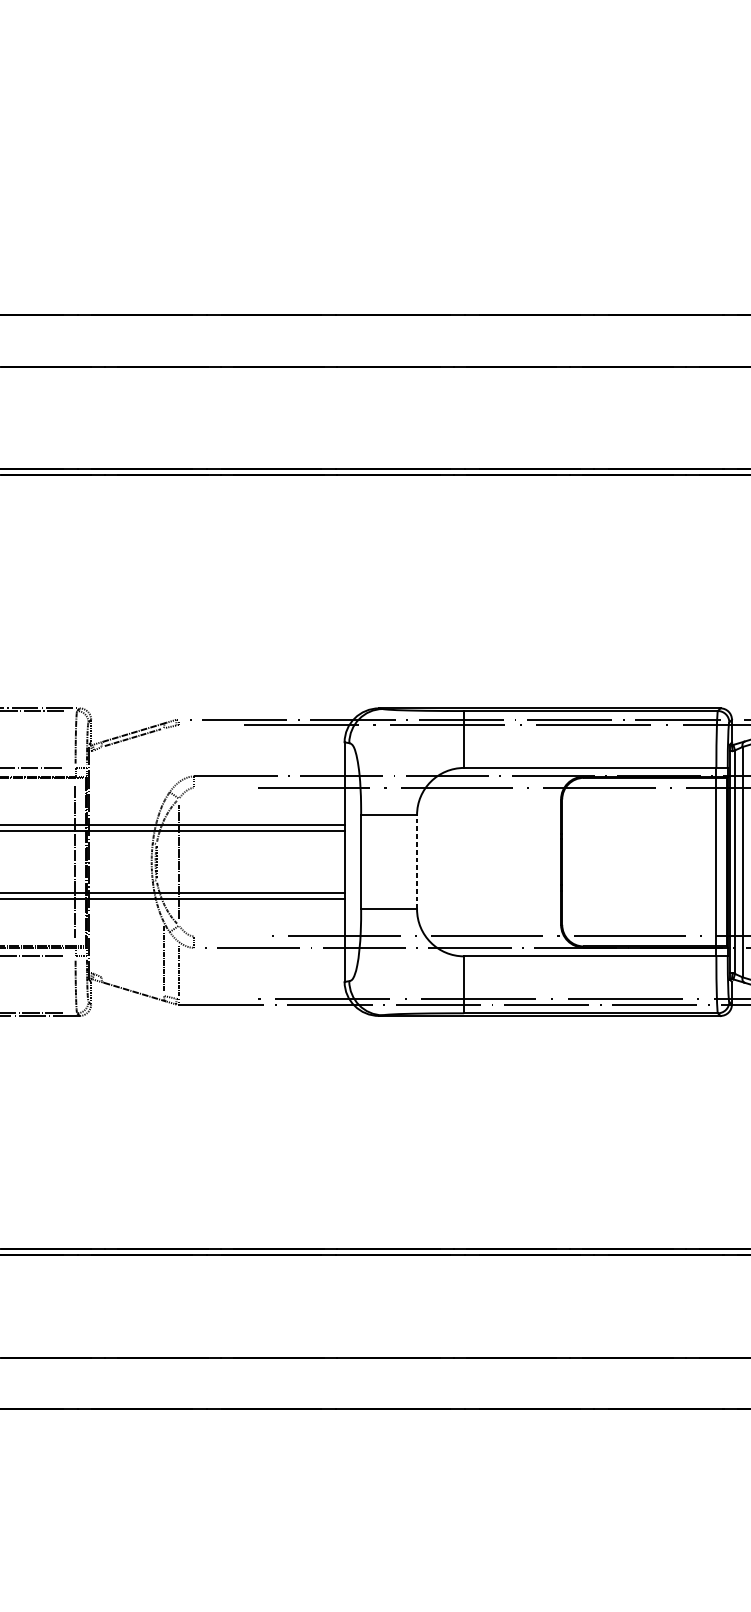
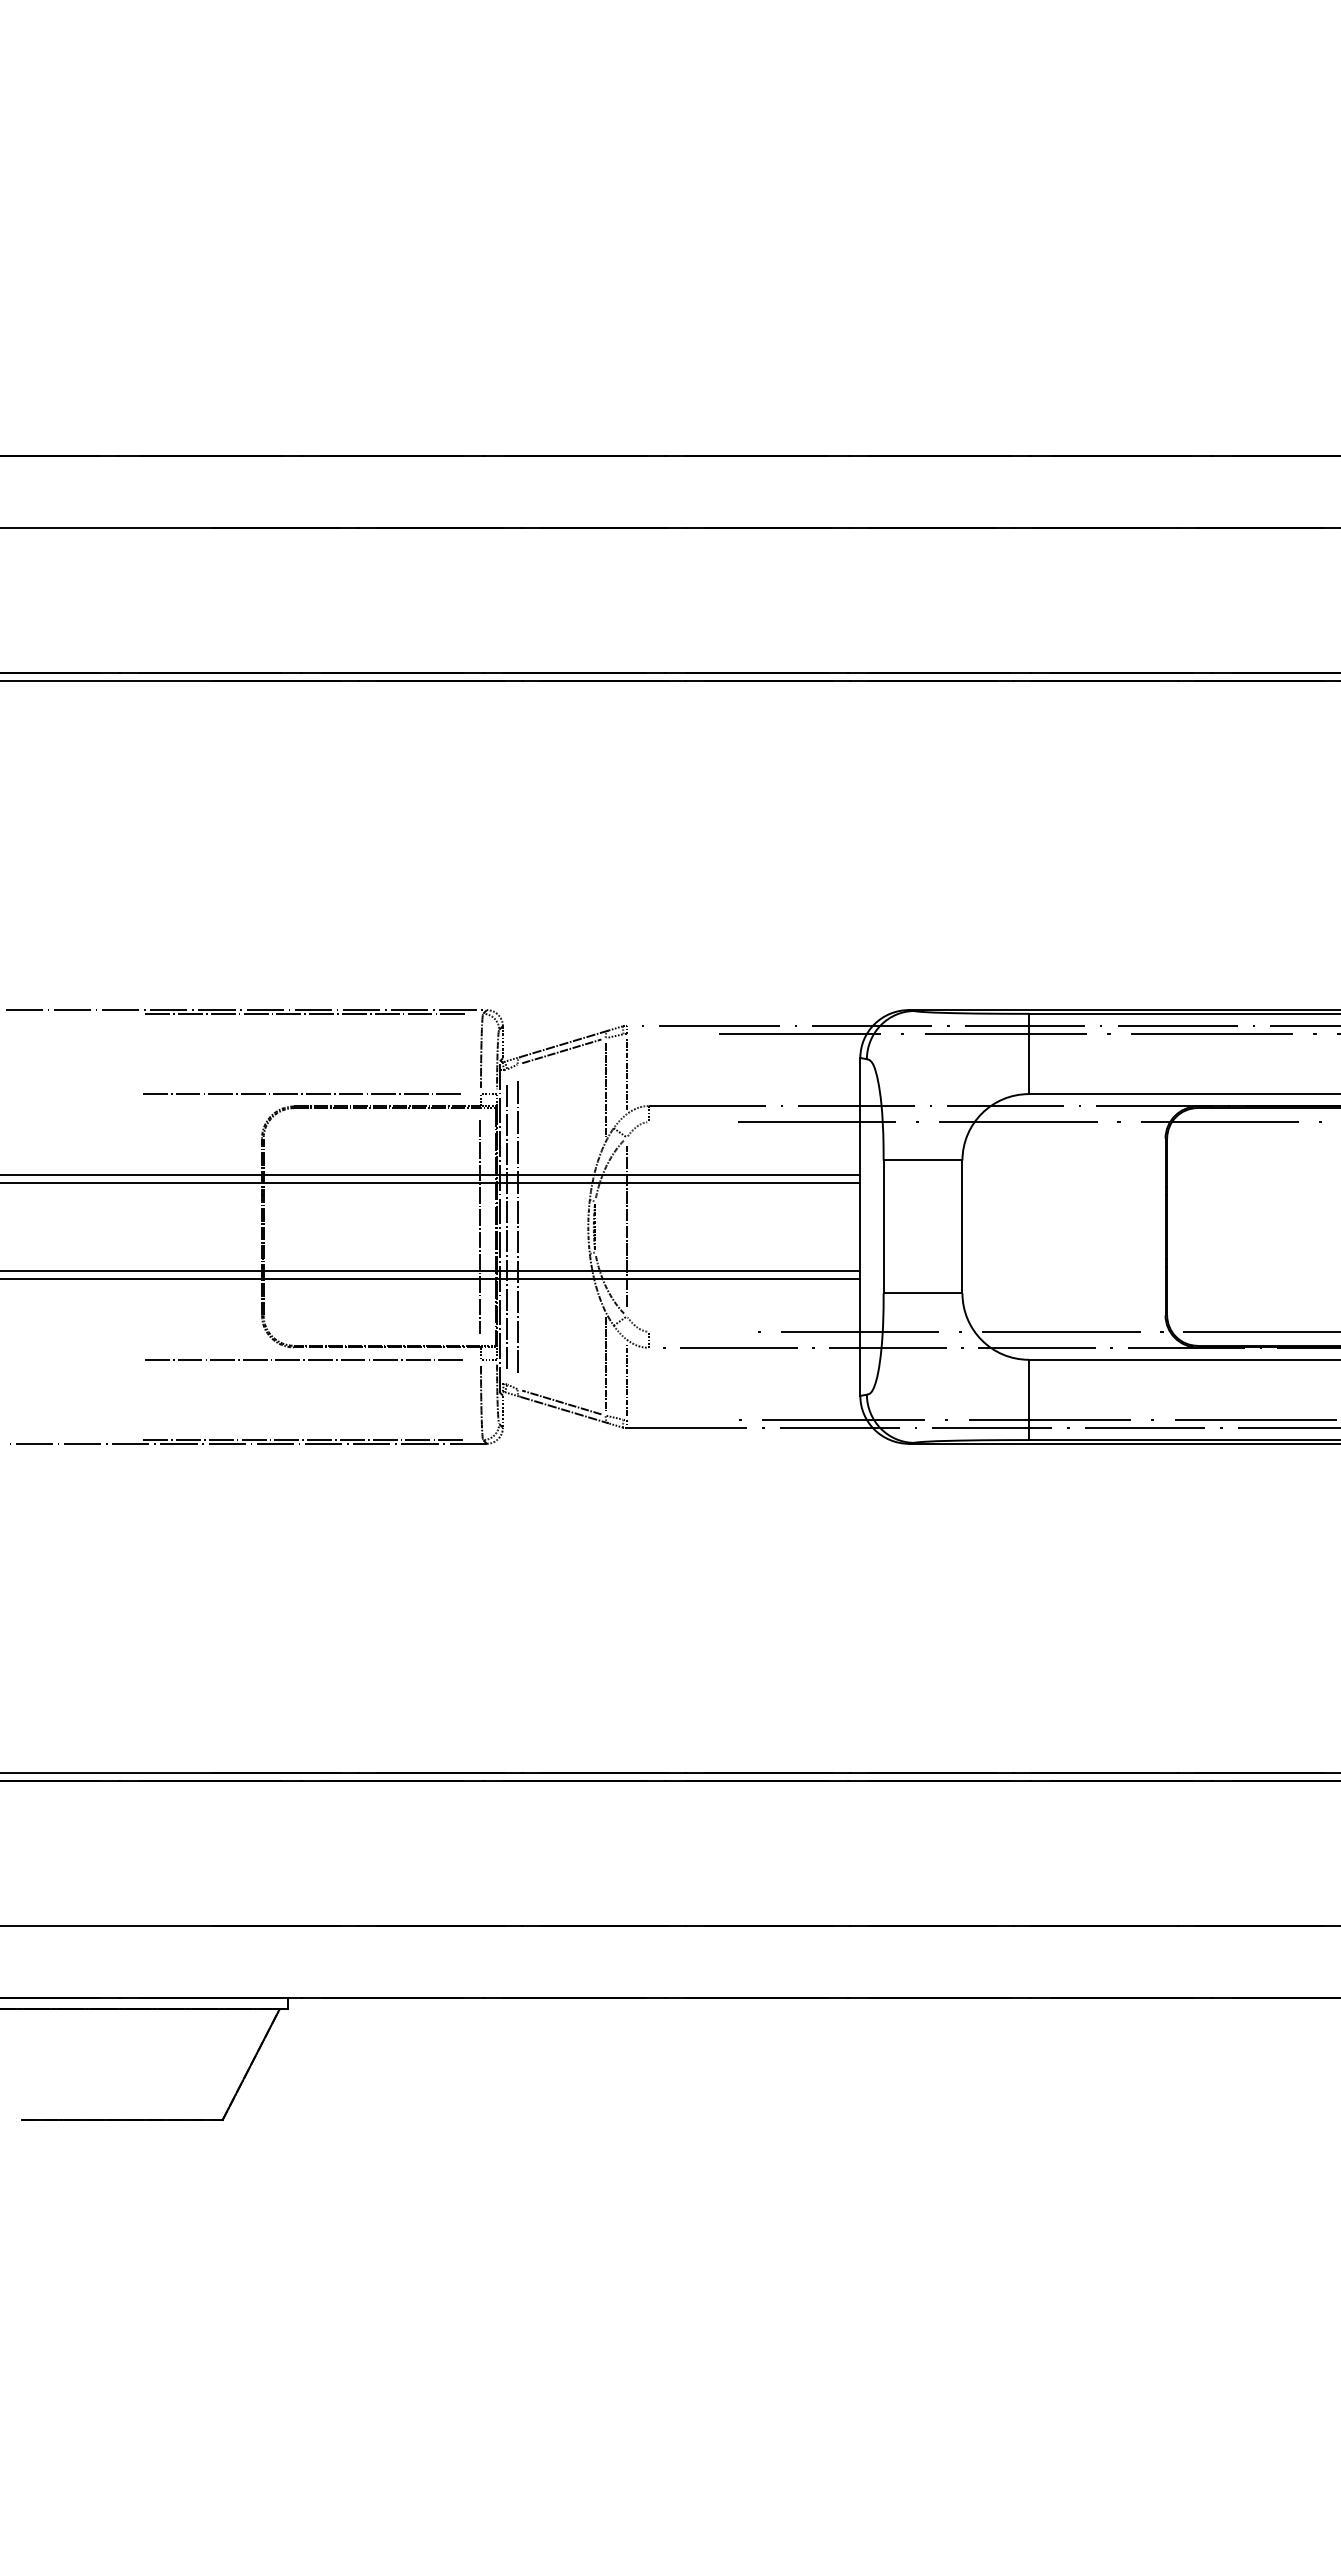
line: (178, 754) -> (626, 1074), added
line: (163, 764) -> (605, 1089), added
line: (94, 861) -> (507, 1226), added
line: (101, 861) -> (517, 1226), added
line: (417, 861) -> (962, 1226), dashed -> solid
line: (132, 986) -> (561, 1402), added

